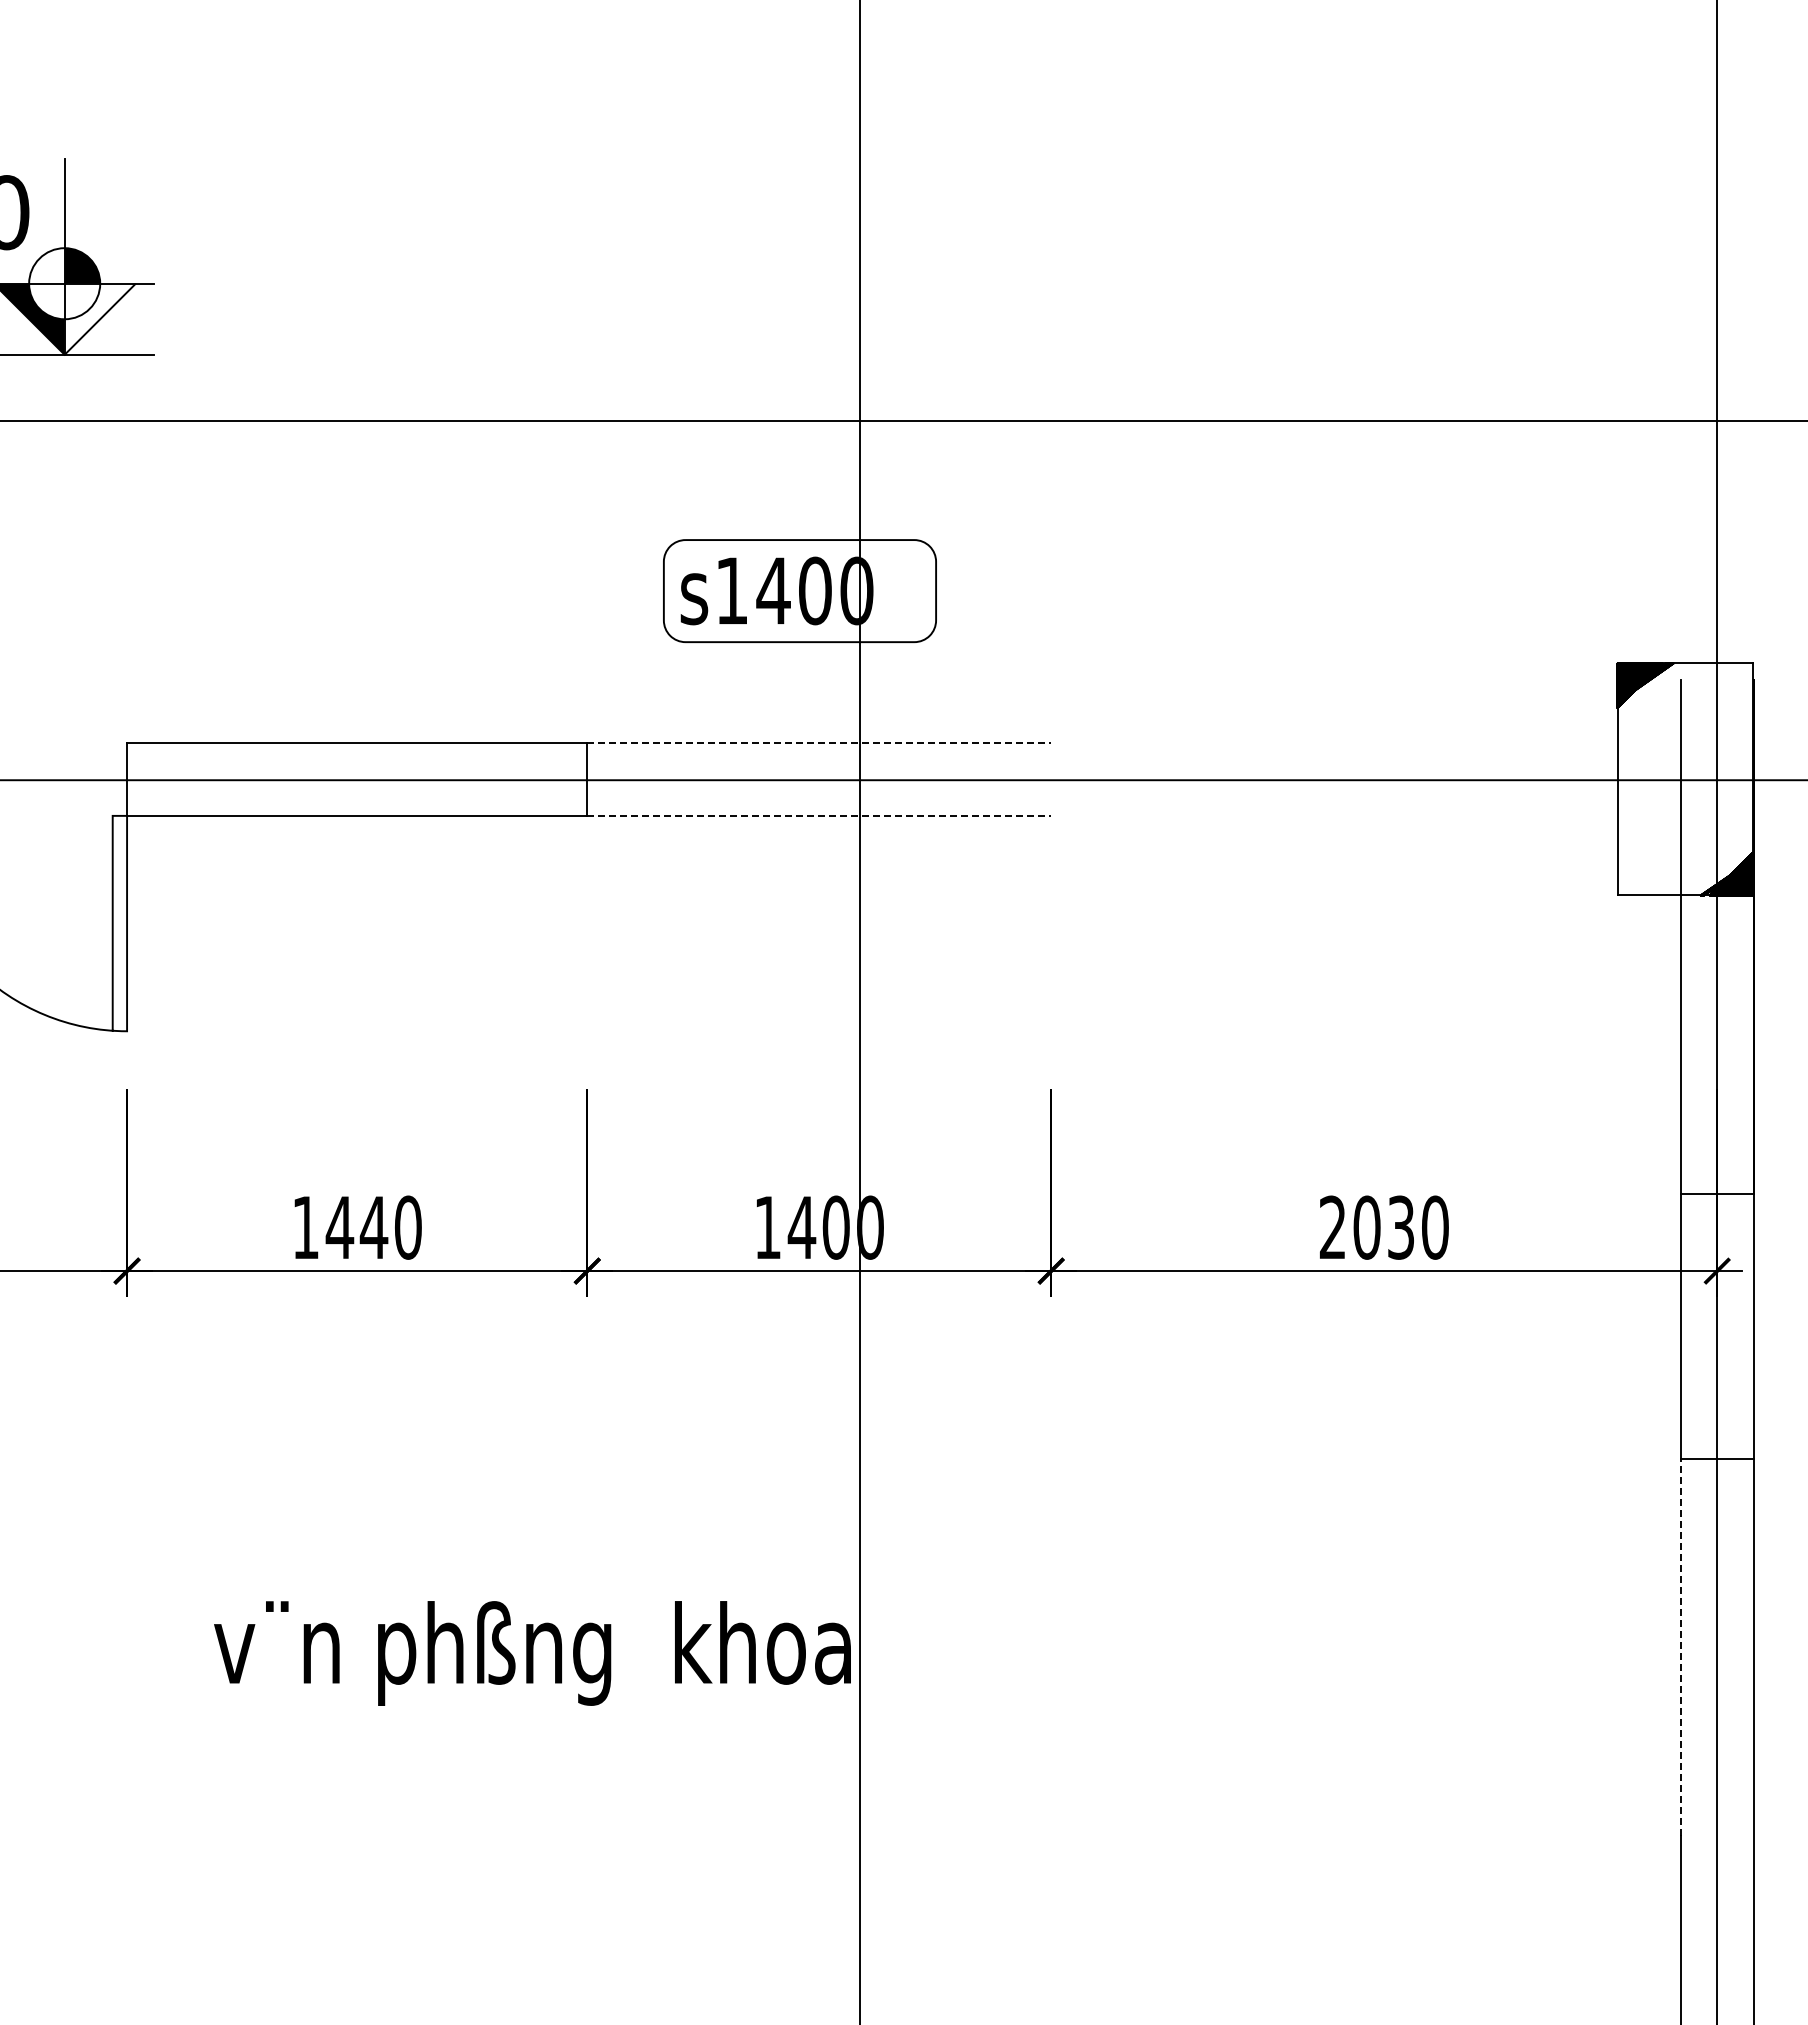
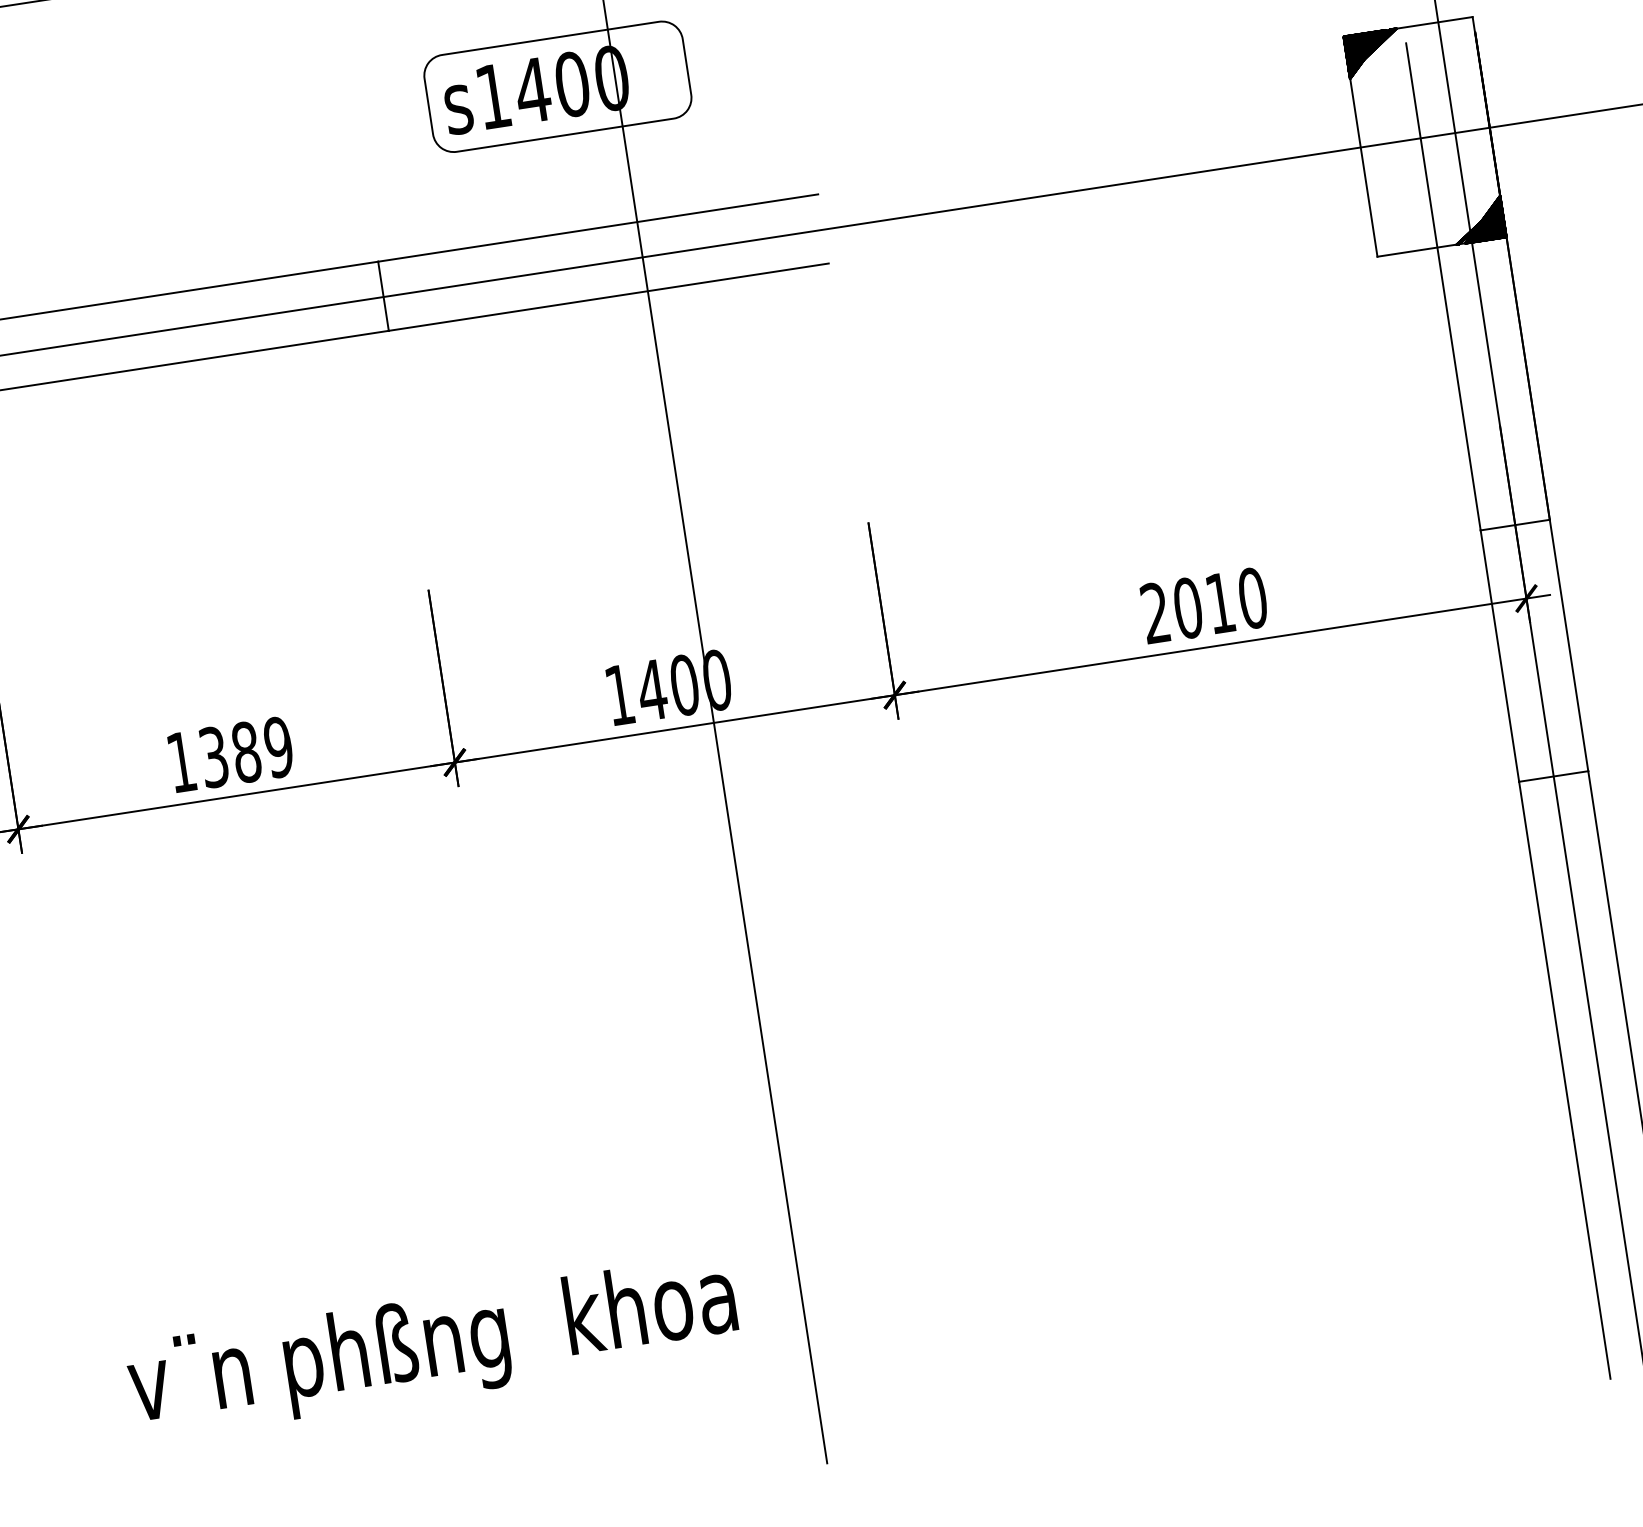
line: (819, 742) -> (598, 227), dashed -> solid
line: (819, 815) -> (608, 296), dashed -> solid
text: (373, 1227) -> (245, 752), 1440 -> 1389
text: (1400, 1227) -> (1219, 603), 2030 -> 2010
line: (1680, 1647) -> (1546, 960), dashed -> solid
text: (532, 1653) -> (433, 1347), moved

